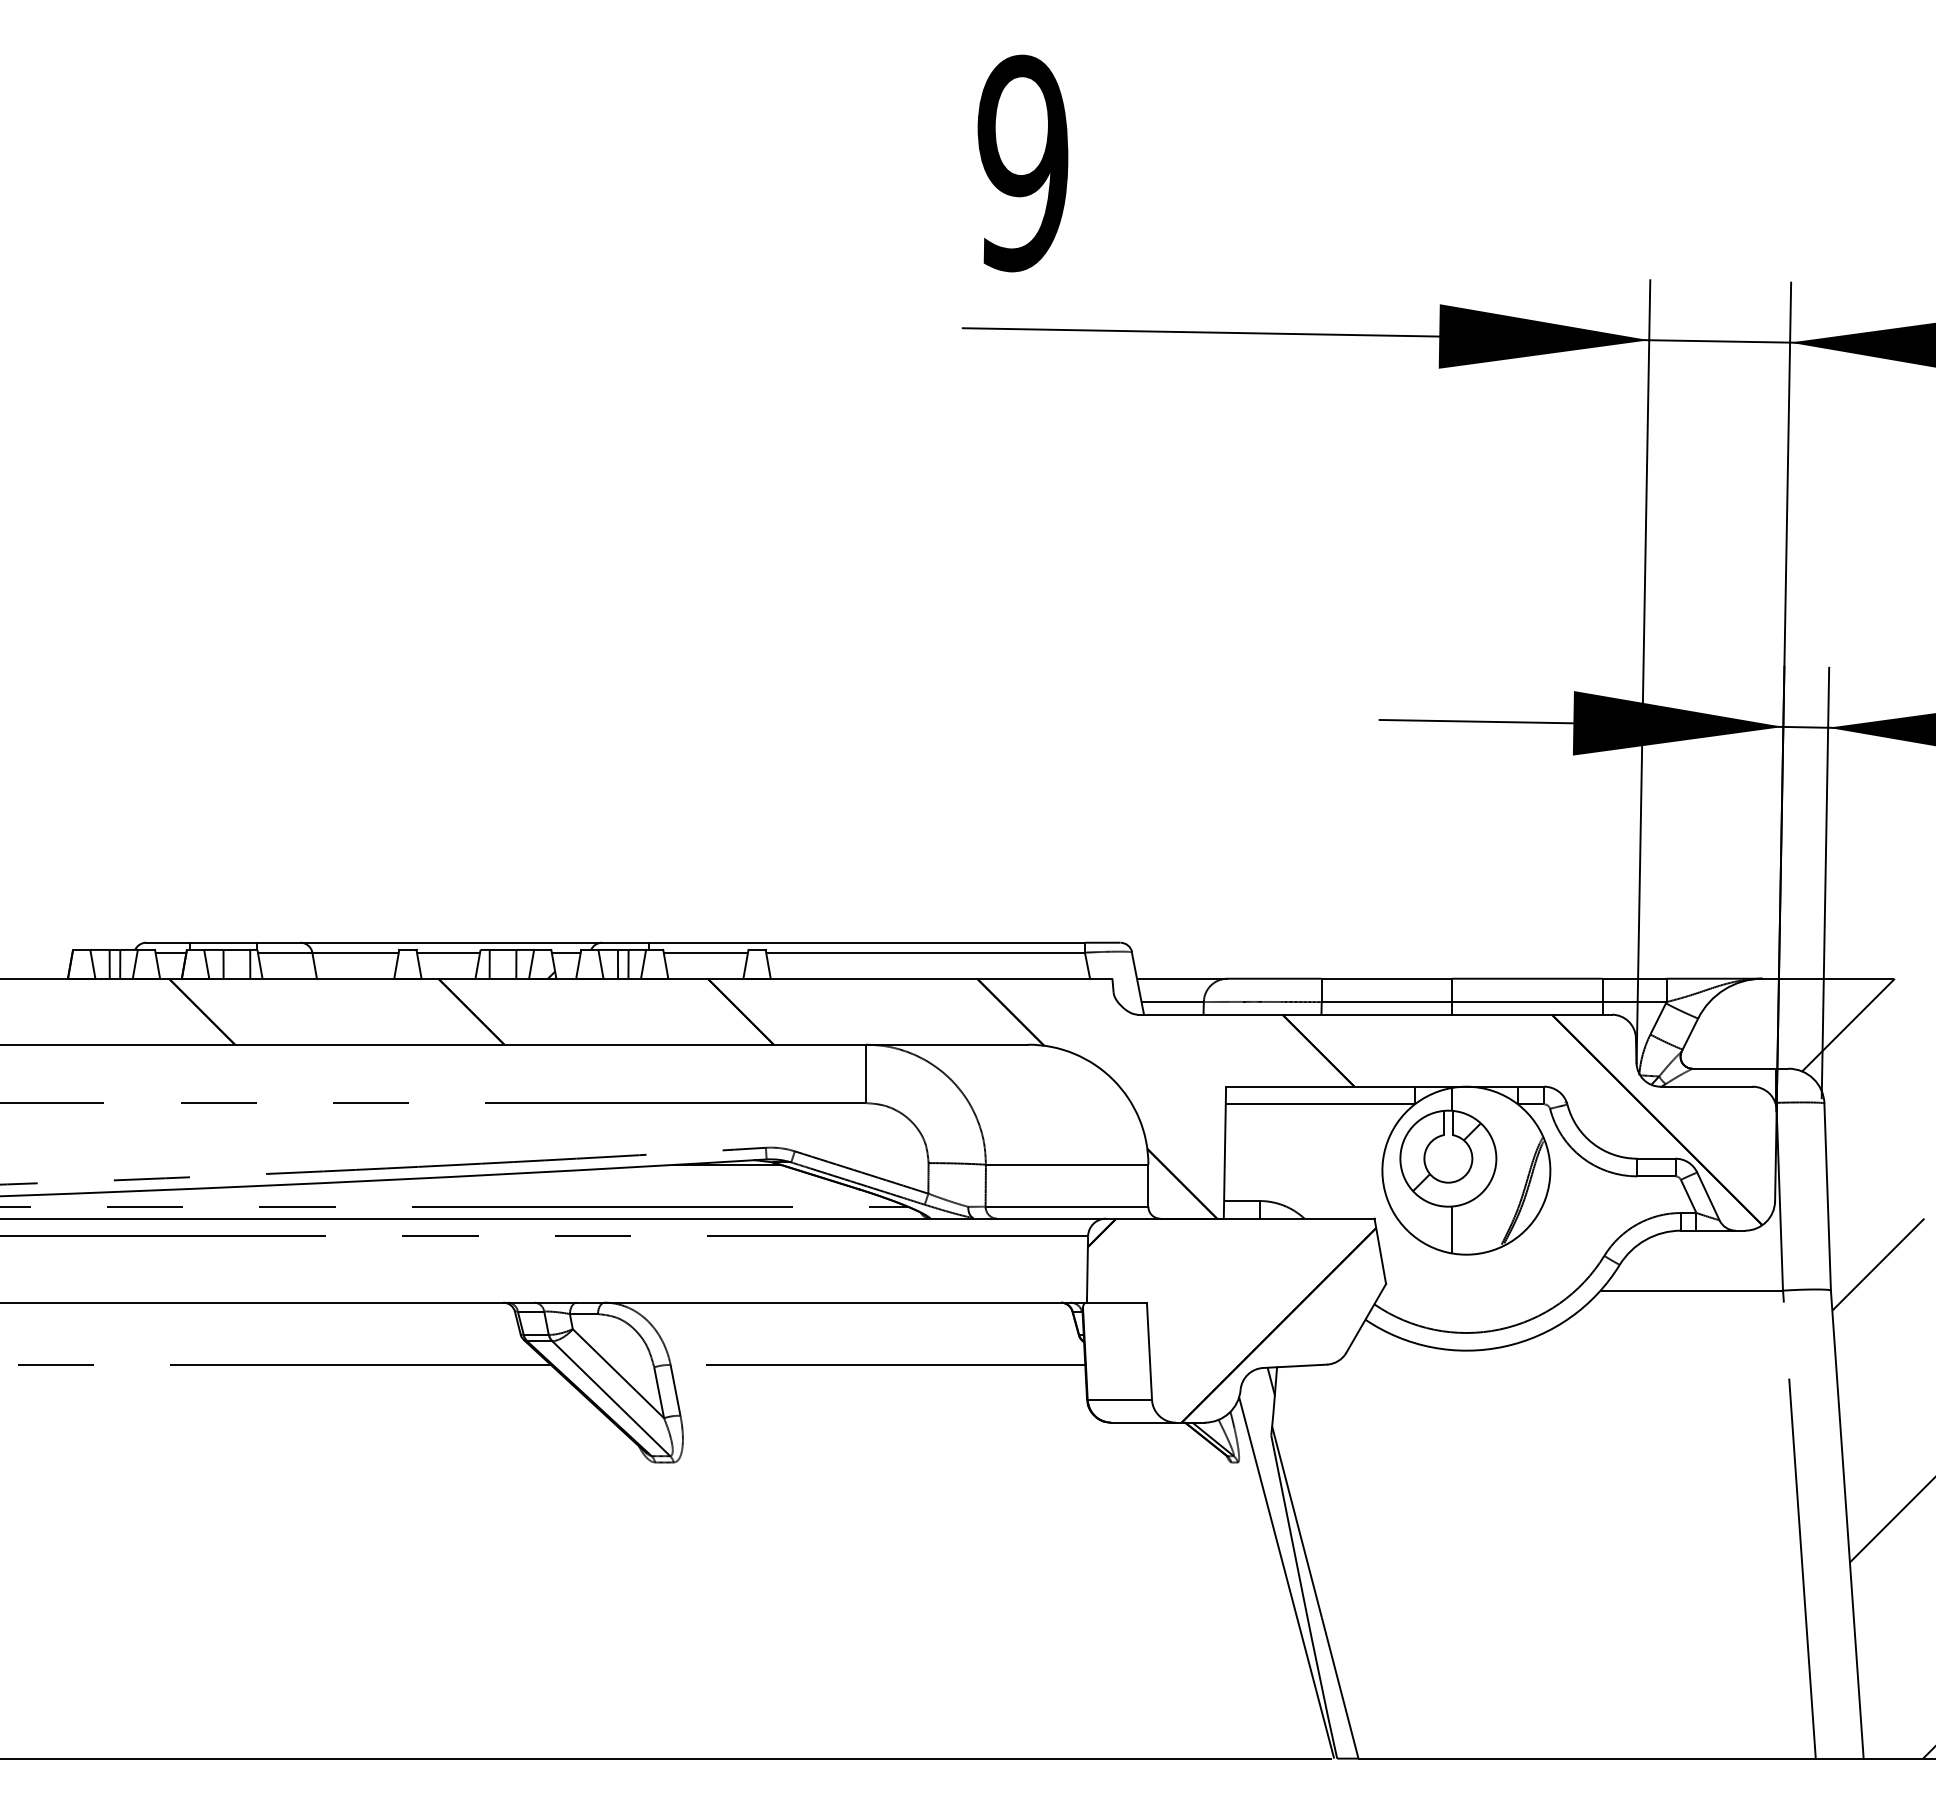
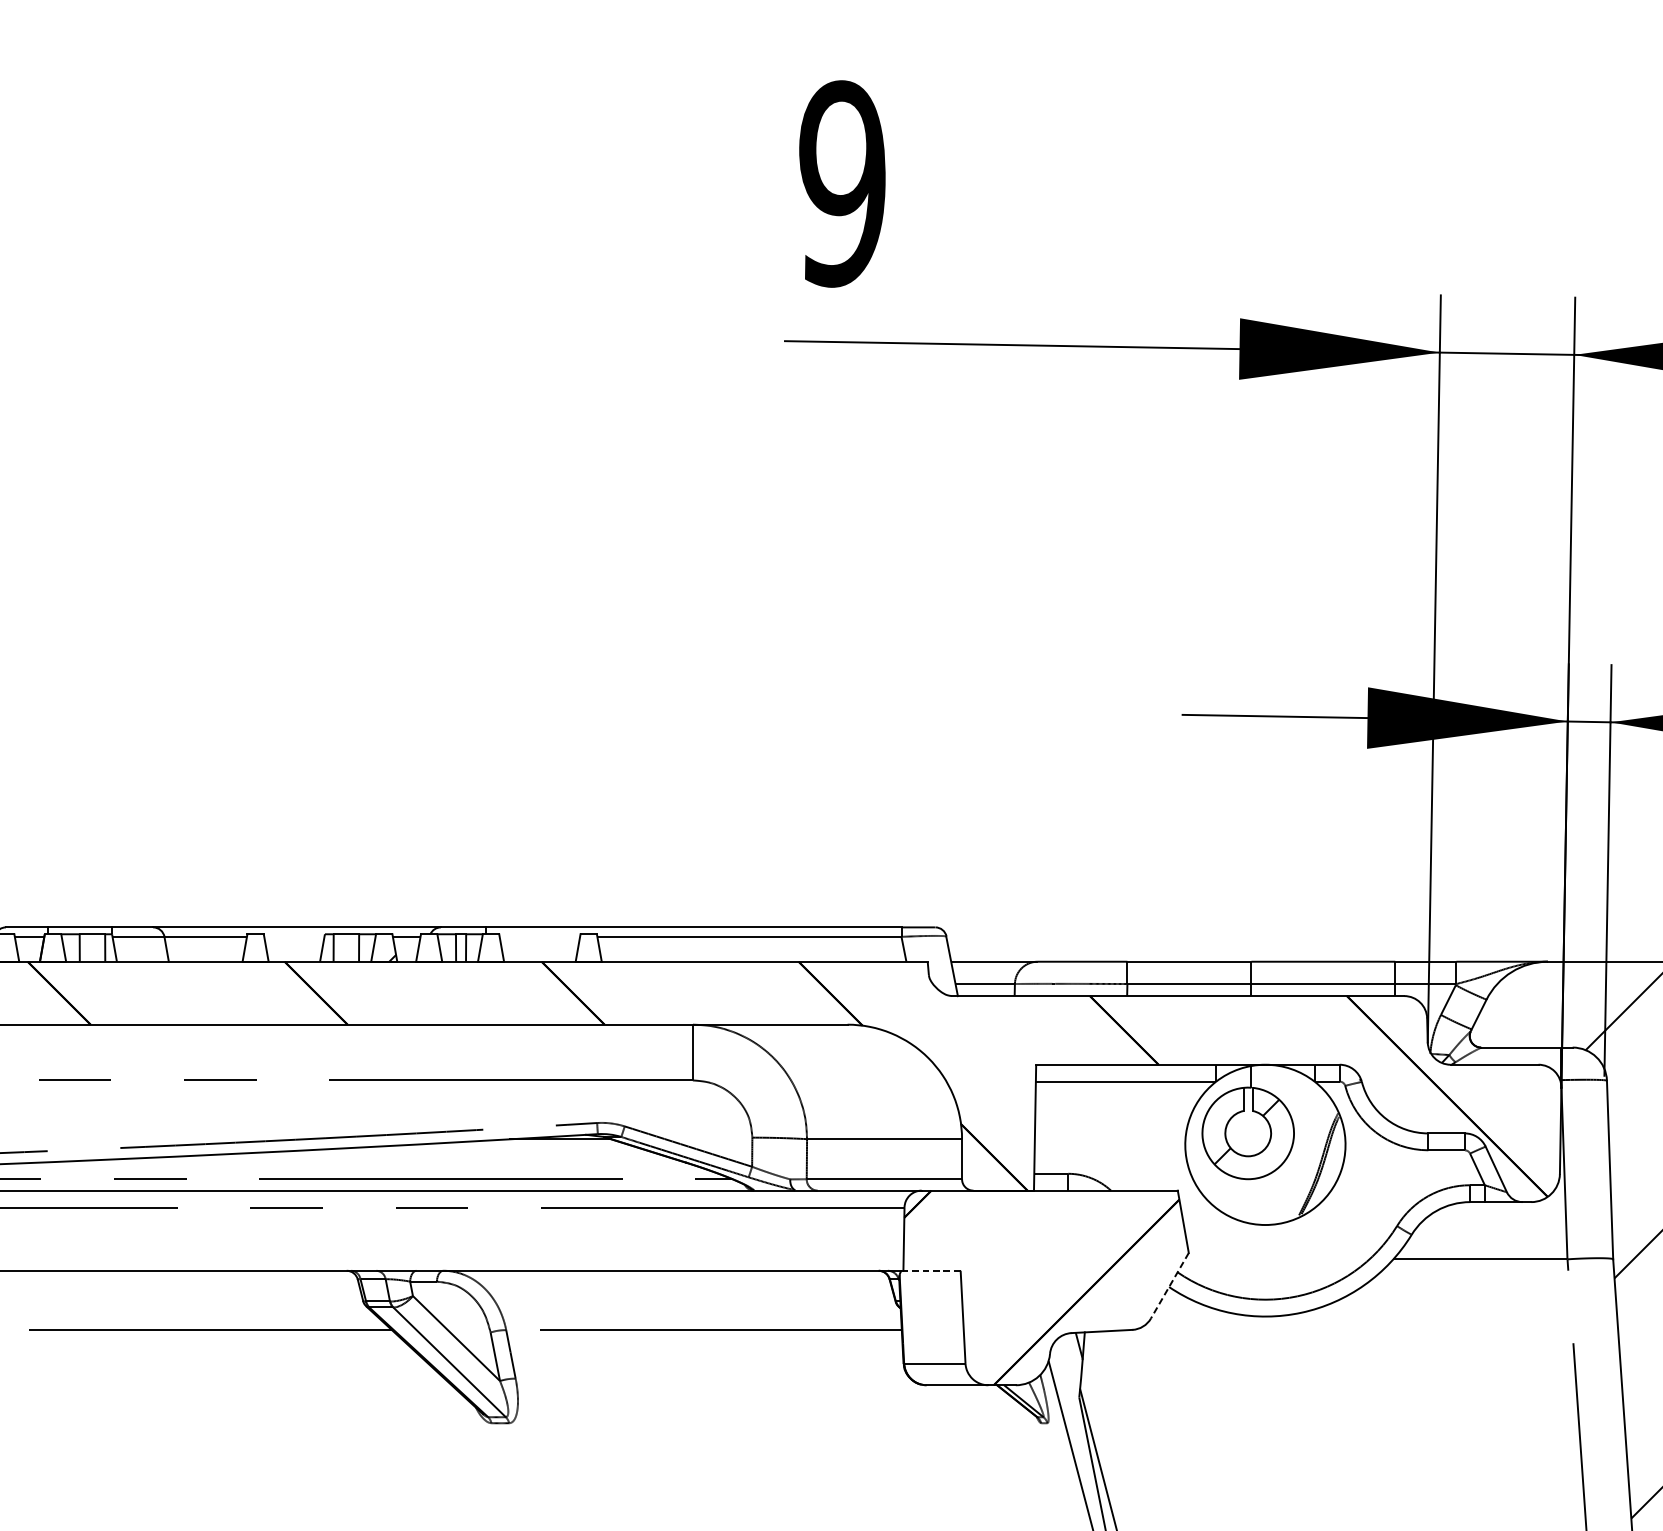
line: (448, 952) -> (294, 936), removed
line: (705, 952) -> (539, 936), removed
line: (1451, 1229) -> (1251, 1200), removed
line: (1116, 1302) -> (931, 1270), solid -> dashed
line: (1366, 1318) -> (1170, 1285), solid -> dashed

